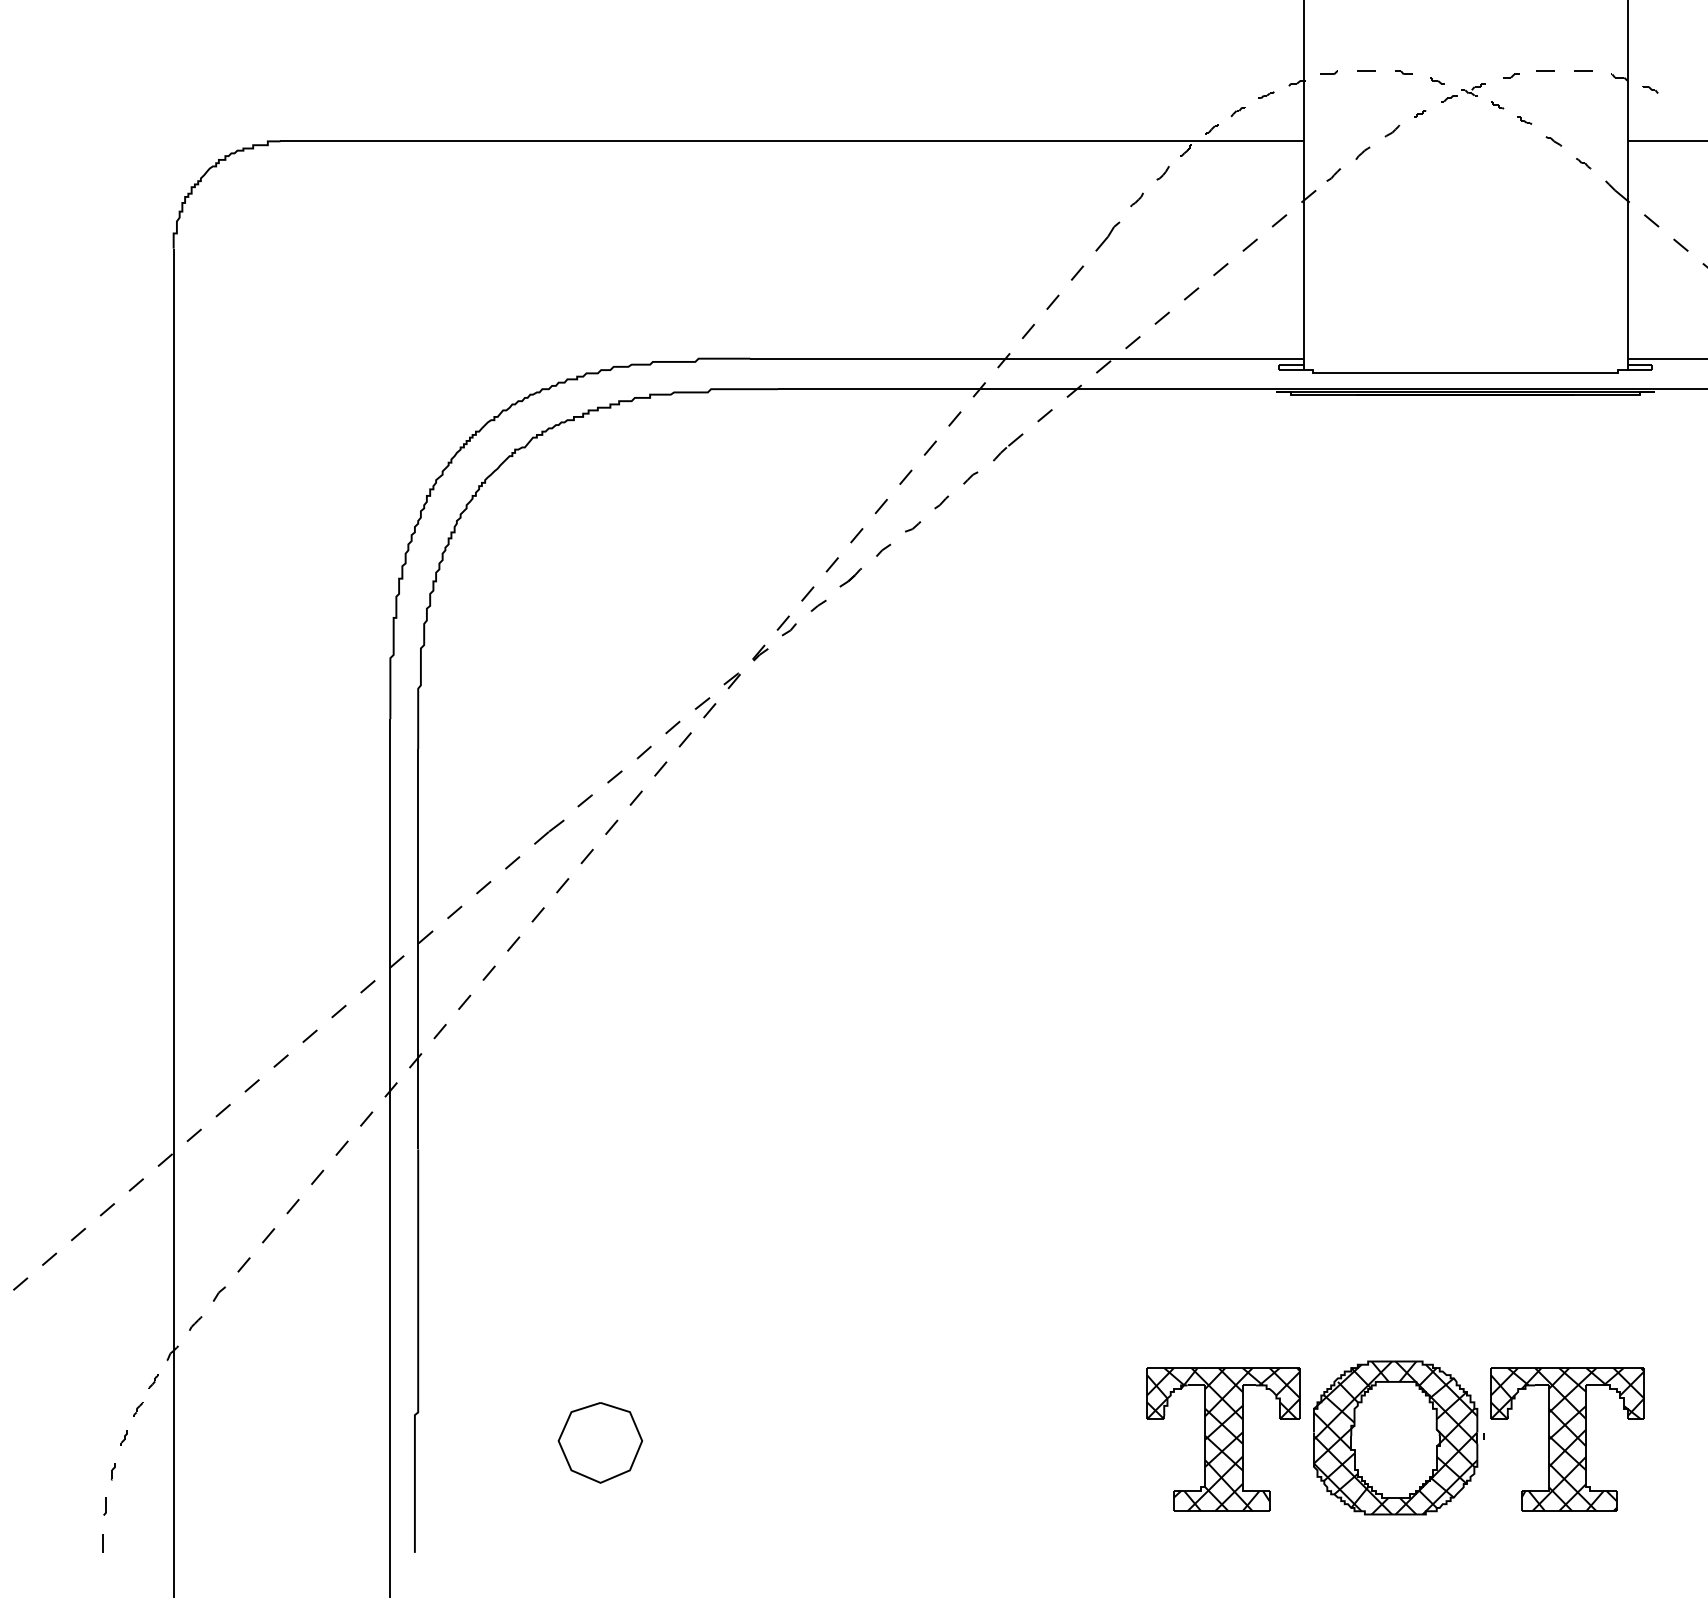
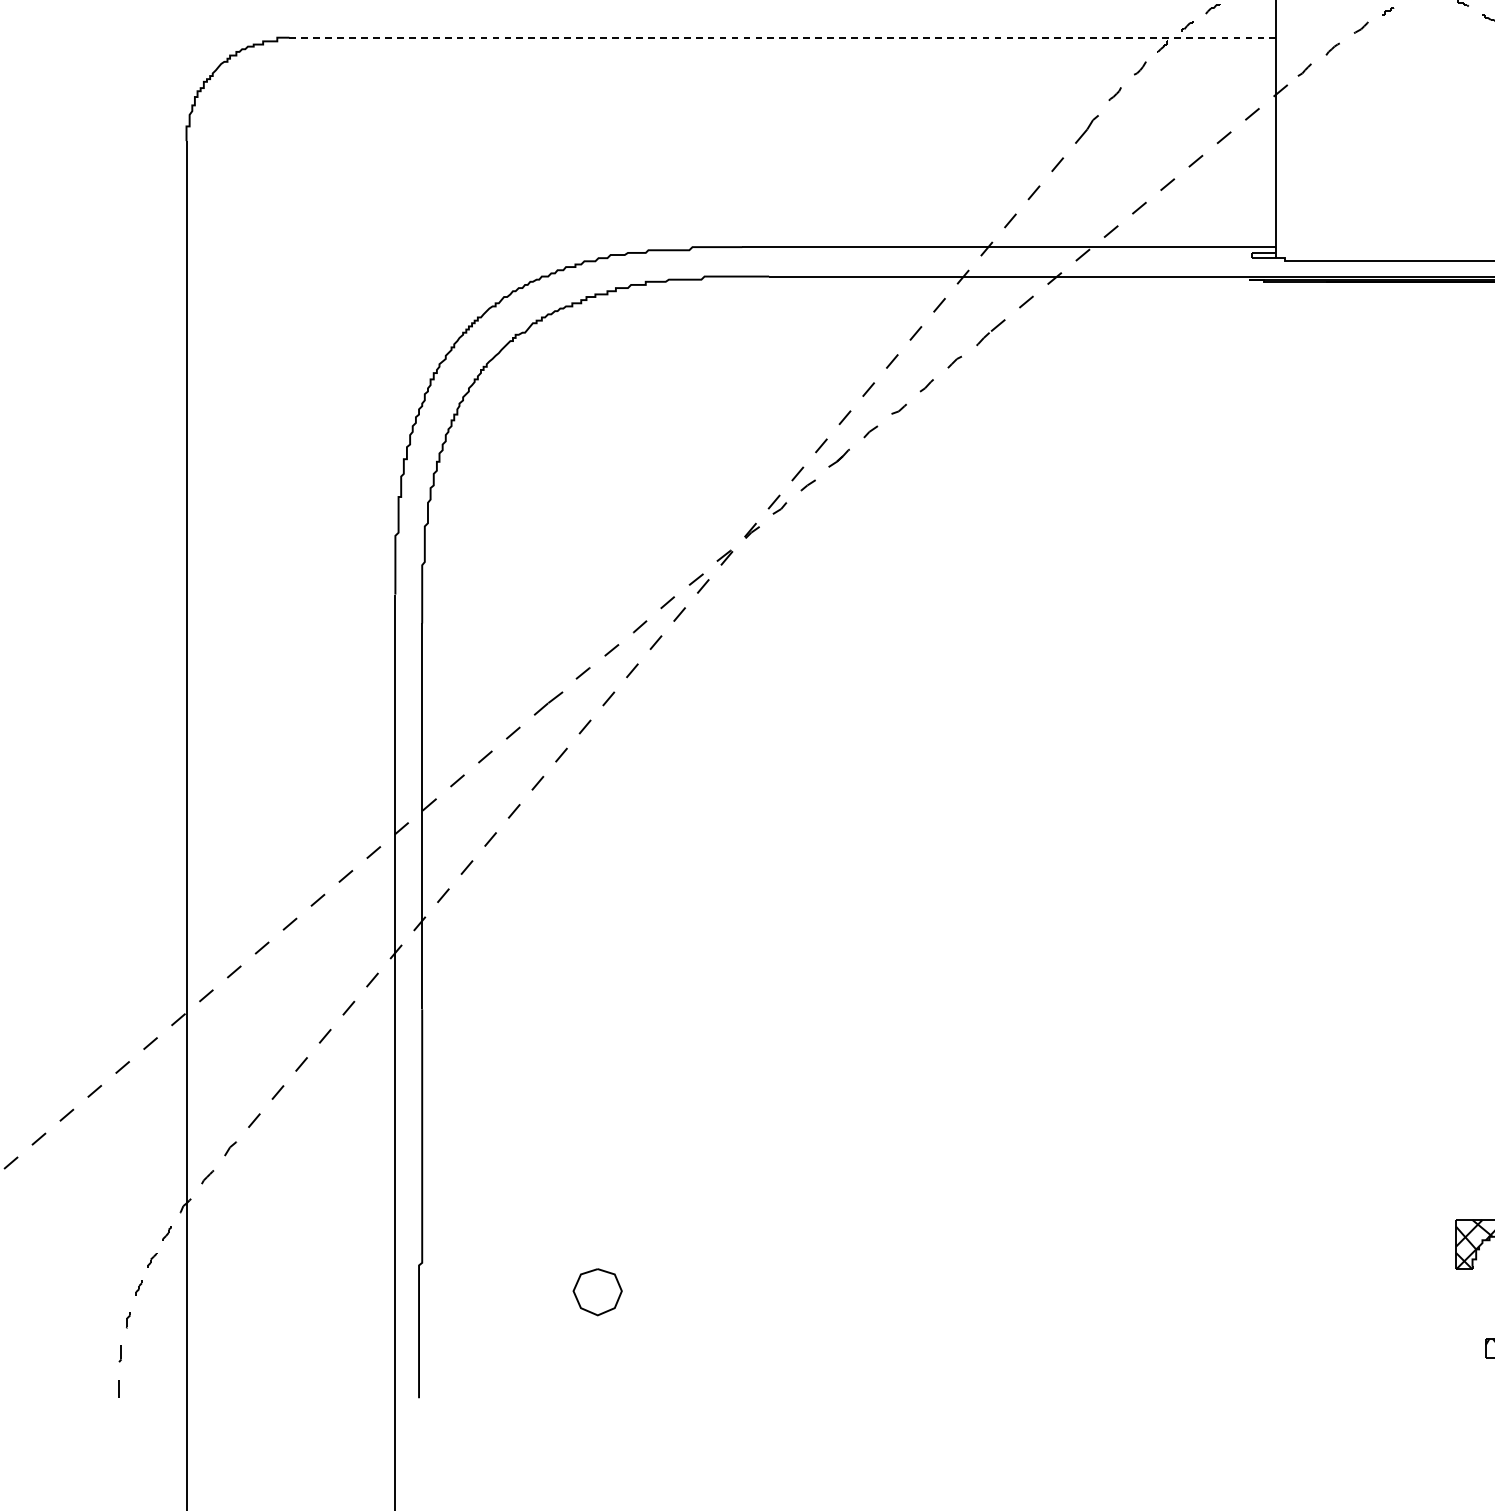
line: (791, 141) -> (782, 37), solid -> dashed
part: (1398, 1437) -> (1367, 1287), removed
part: (1223, 1439) -> (1198, 1288), removed
part: (599, 1442) -> (596, 1291), size x0.6

